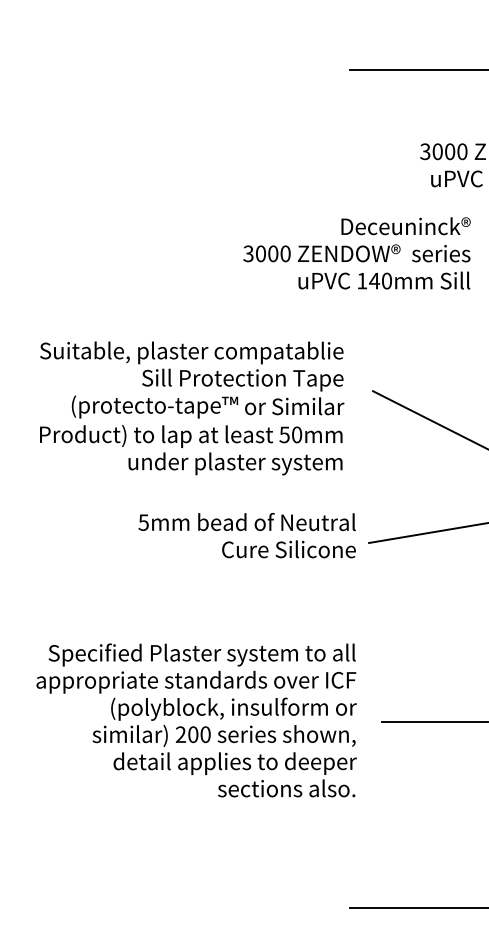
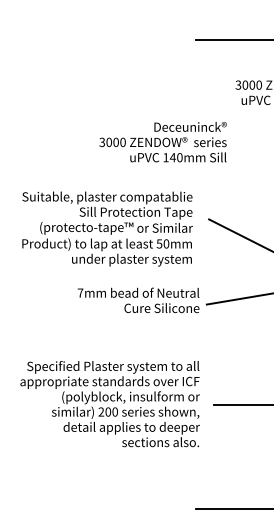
text: (355, 254) -> (162, 142), moved
text: (143, 521) -> (80, 292), 5mm -> 7mm

